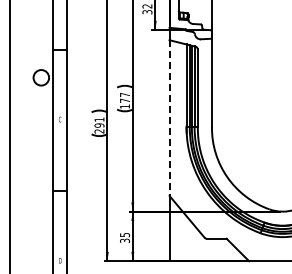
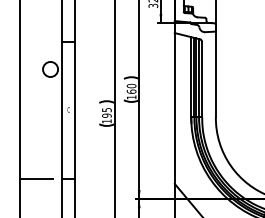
text: (125, 97) -> (132, 88), 177 -> 160
line: (169, 118) -> (174, 108), dashed -> solid
text: (99, 125) -> (106, 115), 291 -> 195
line: (27, 190) -> (37, 178), added

